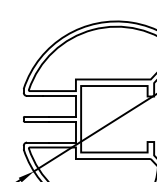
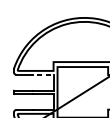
line: (60, 96) -> (41, 75), solid -> dashed

